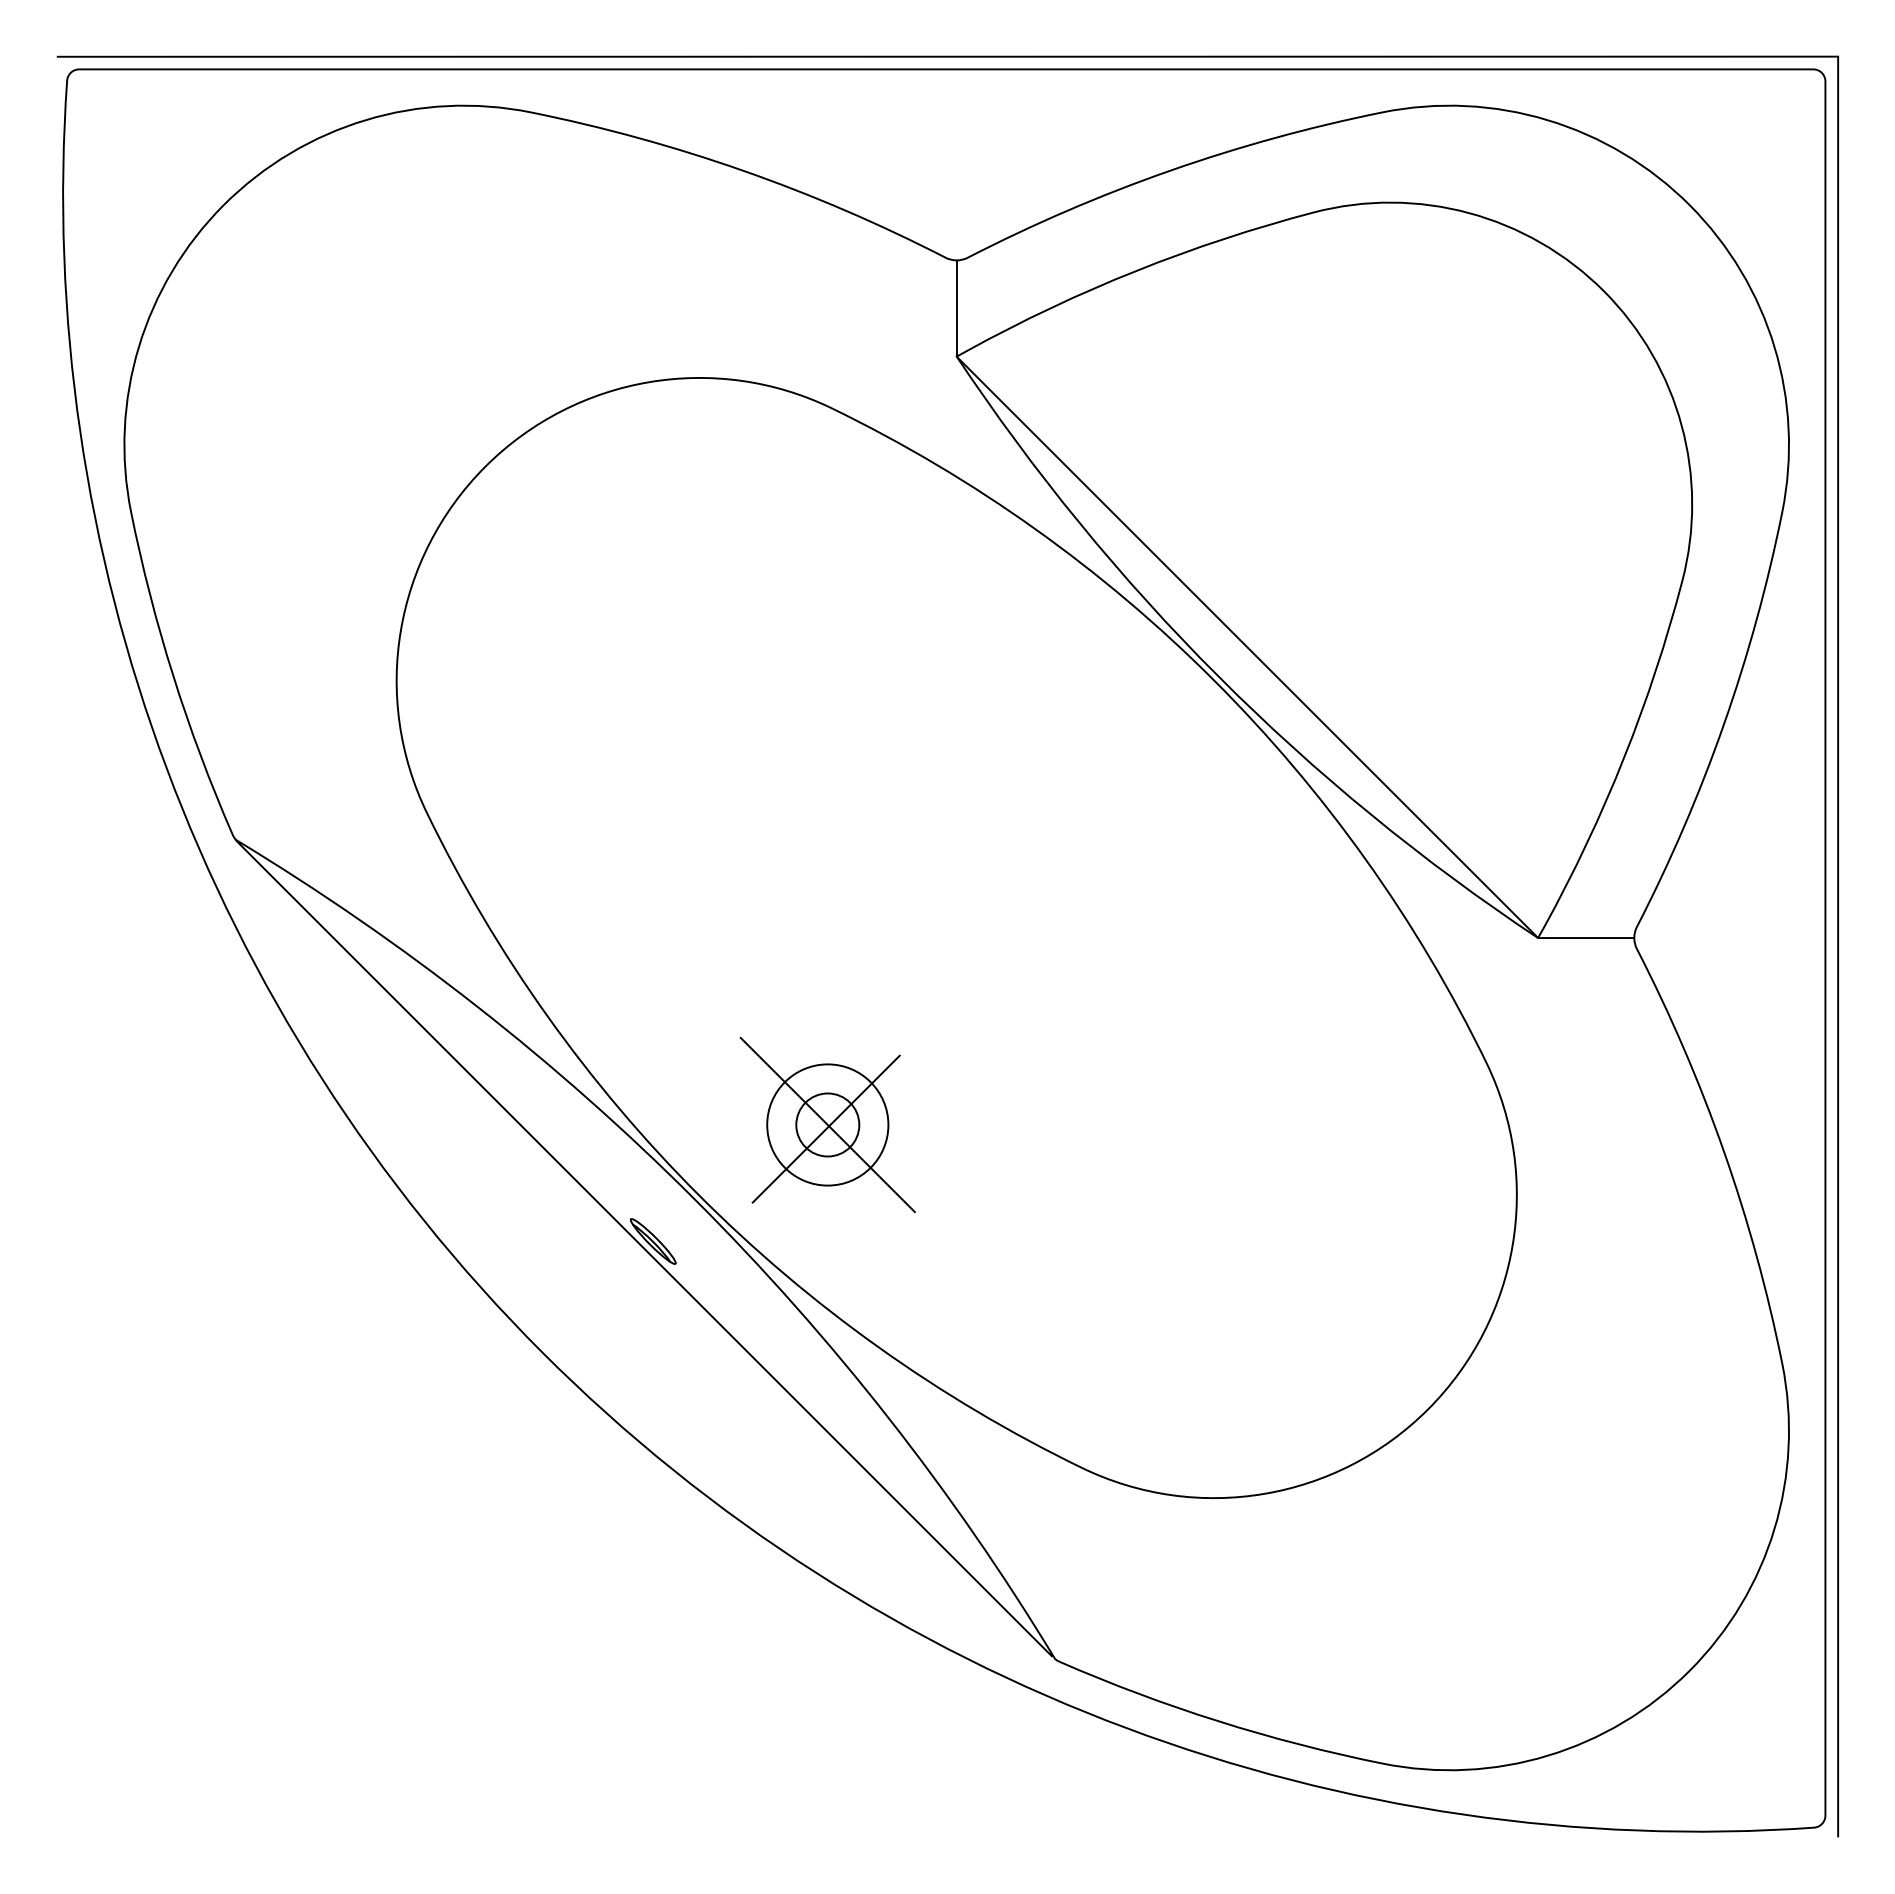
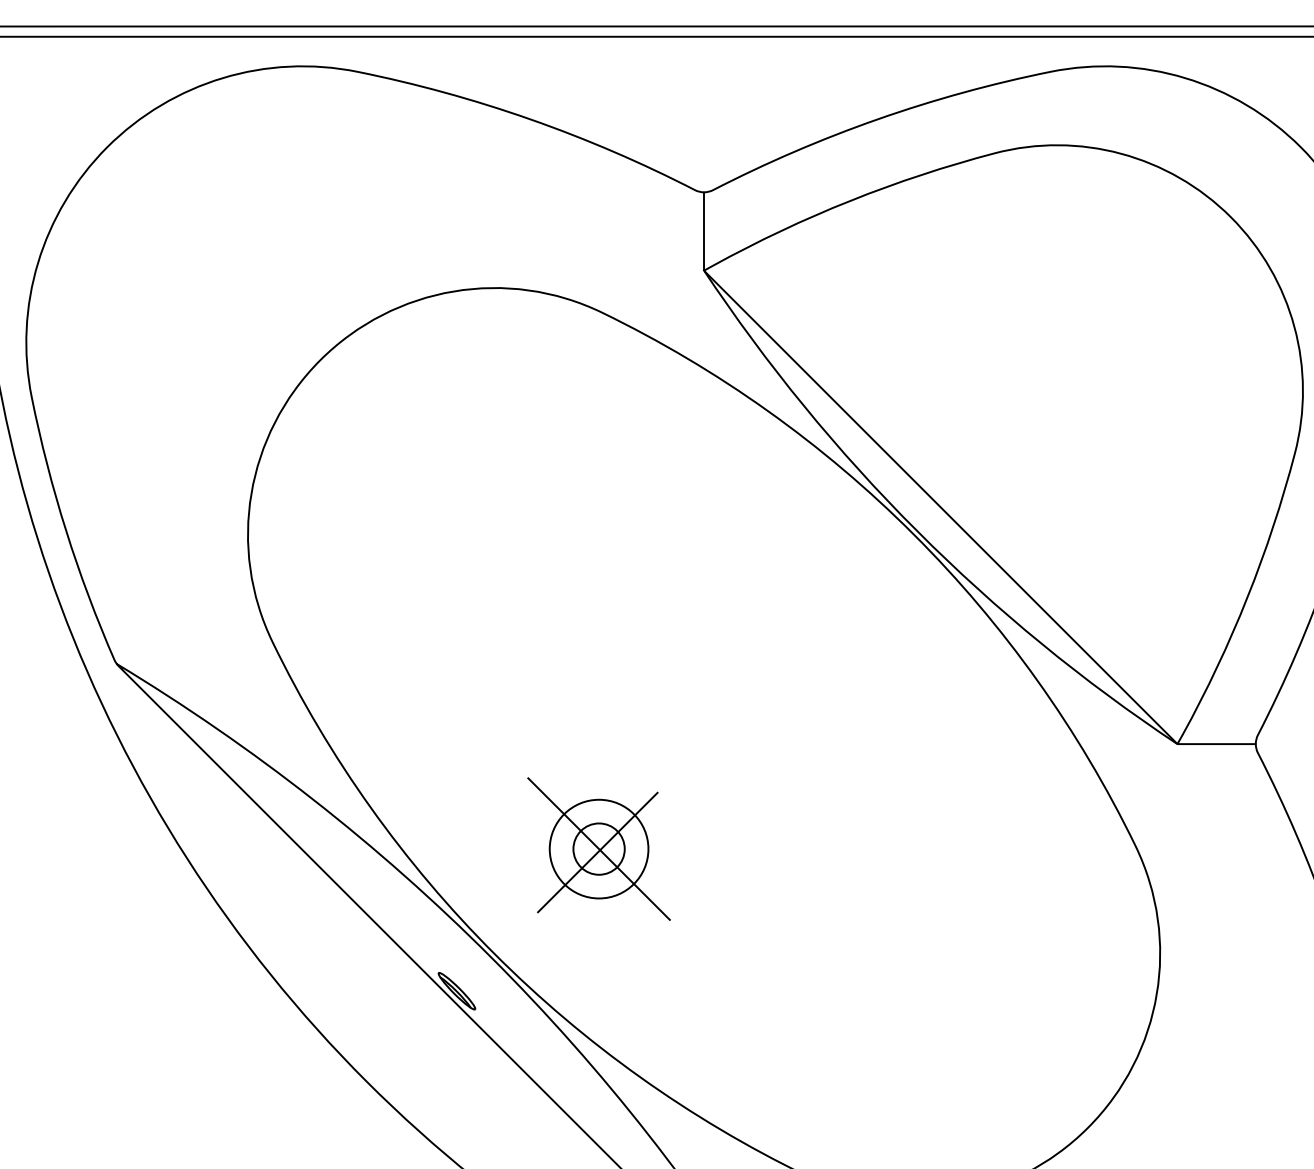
part: (827, 1124) -> (598, 848), moved

